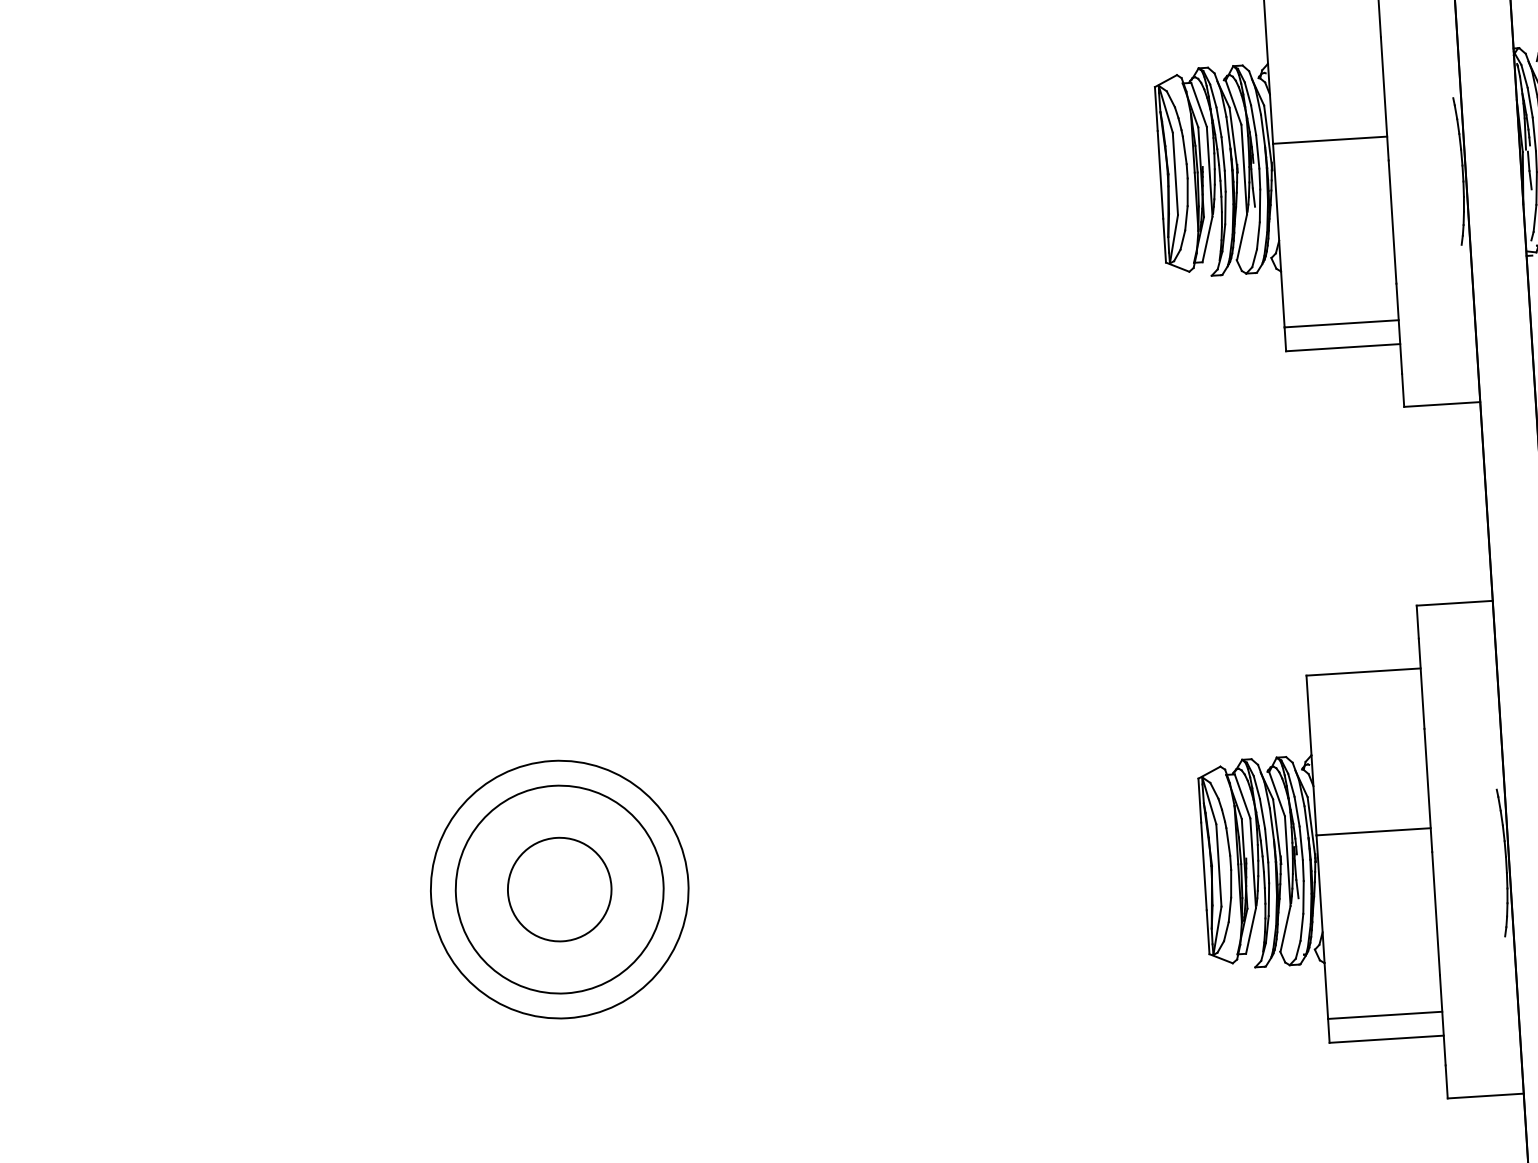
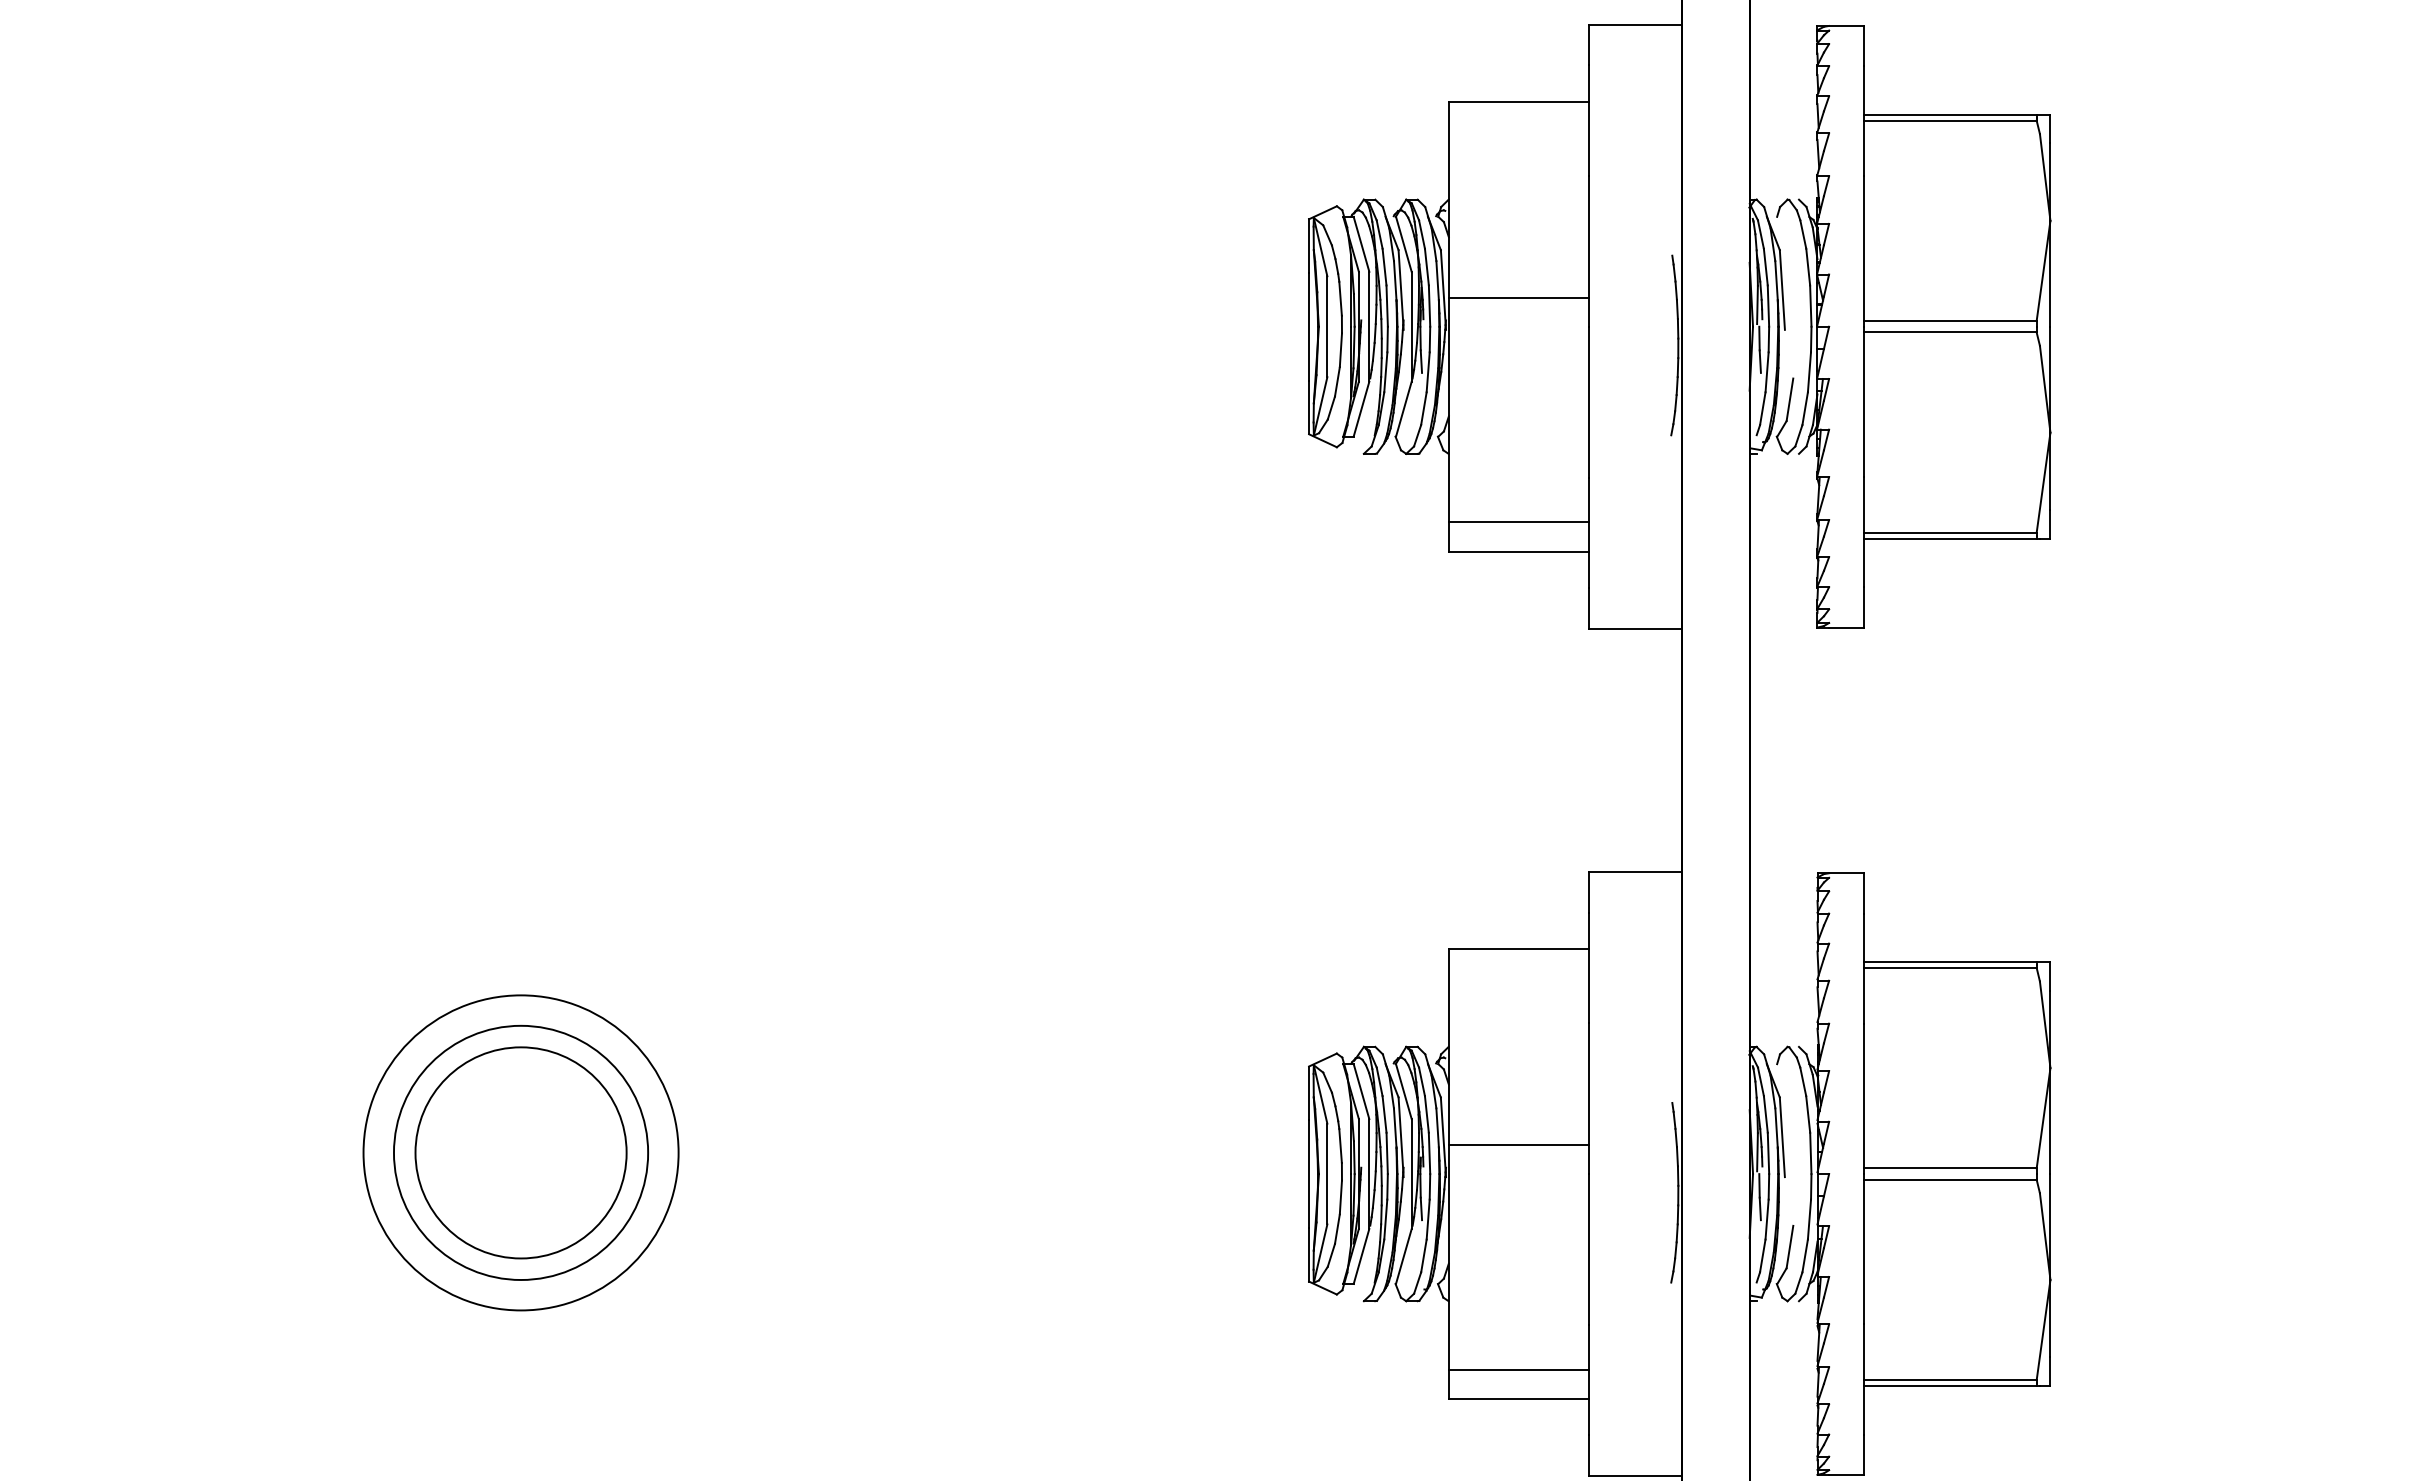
circle: (559, 889) -> (520, 1152), size x1.67

